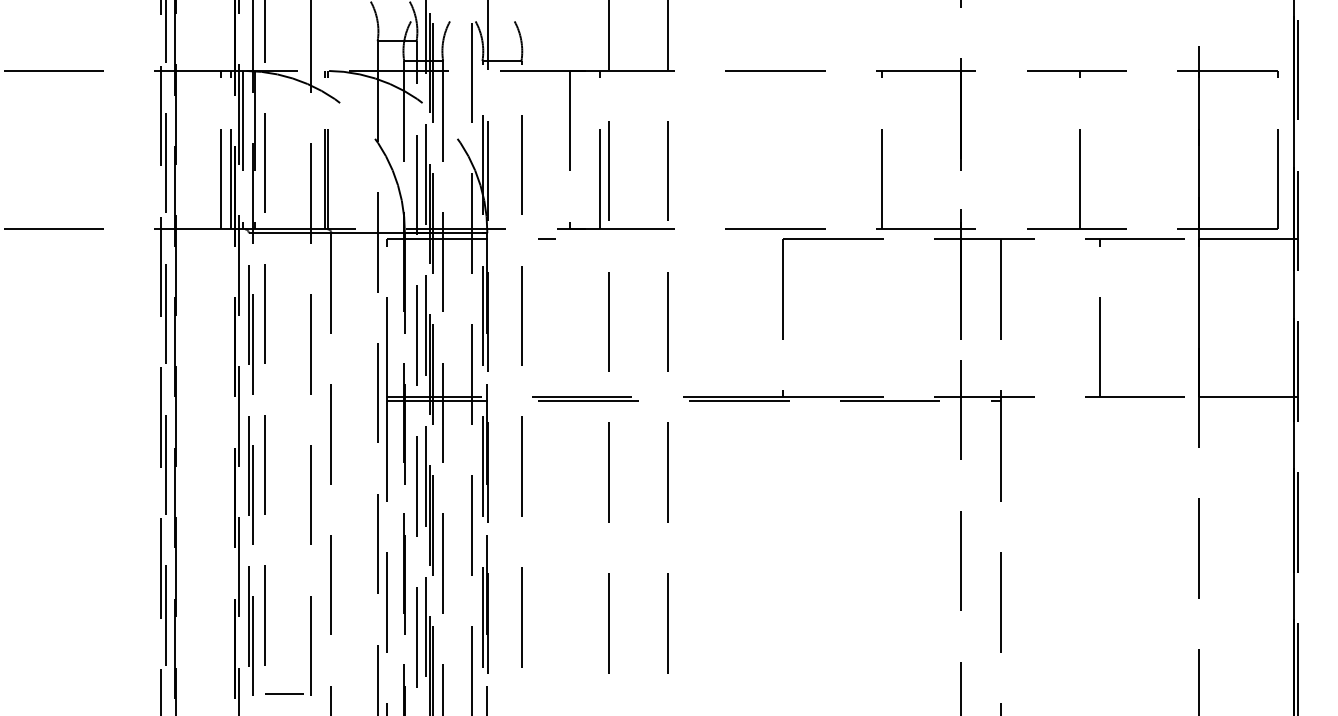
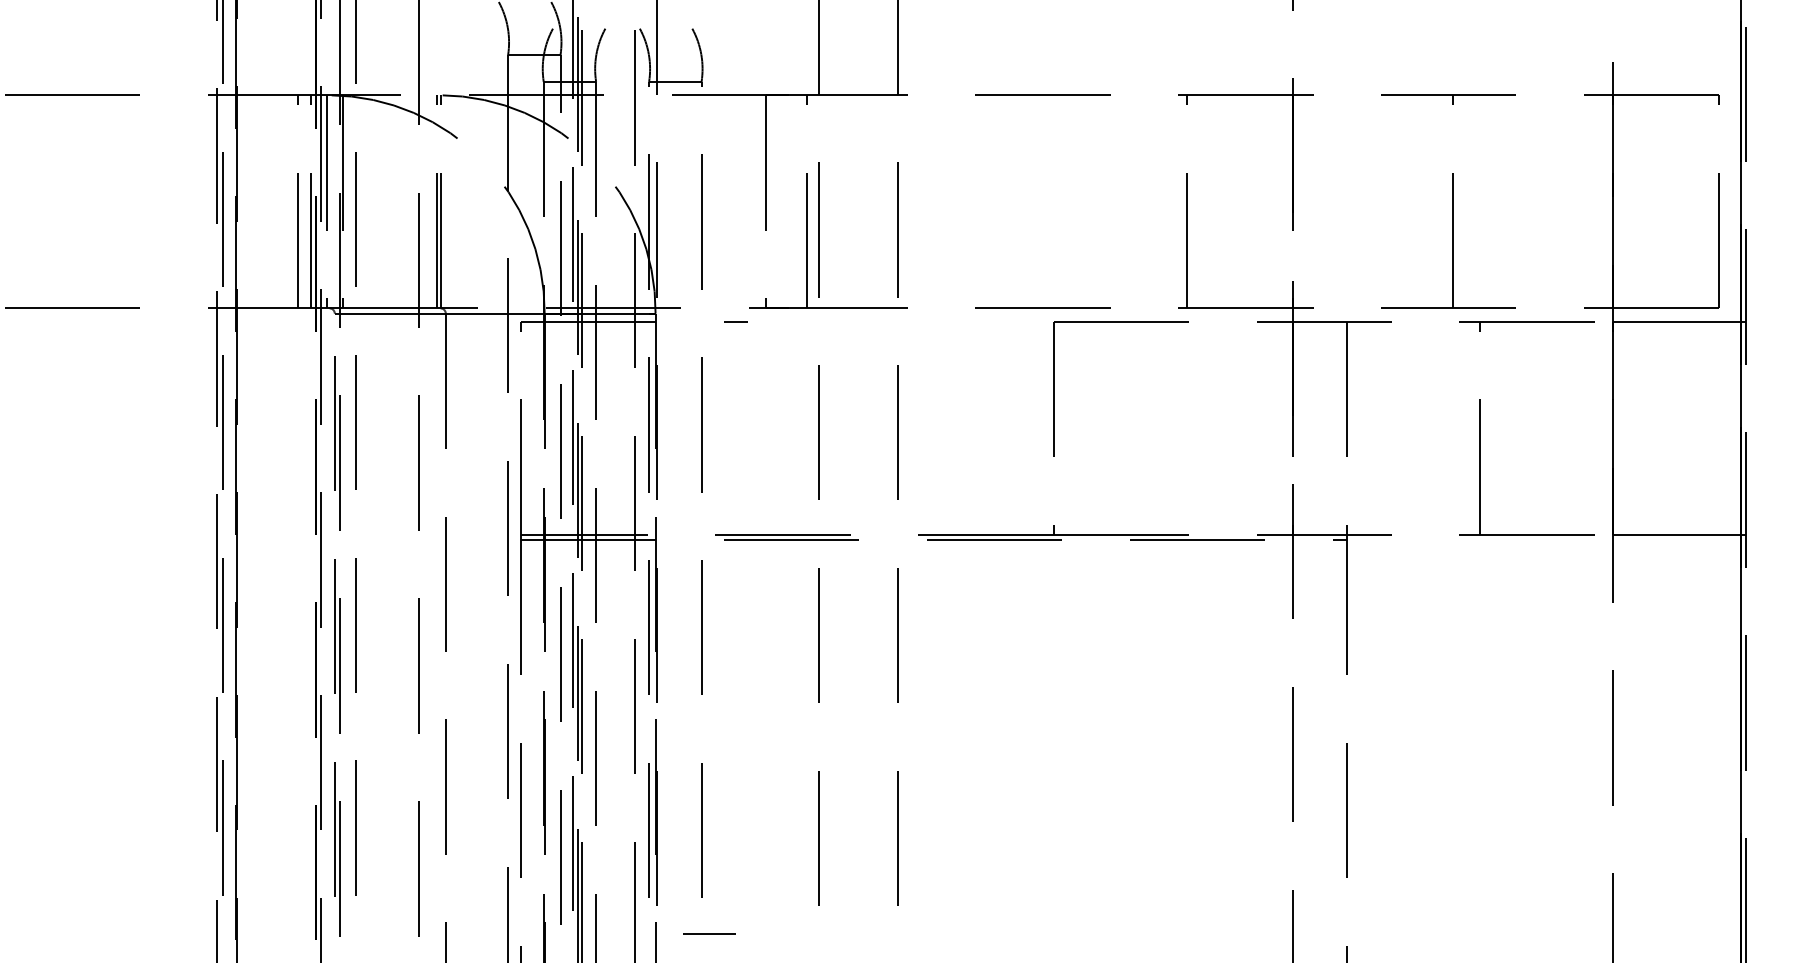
line: (284, 693) -> (709, 933), moved

